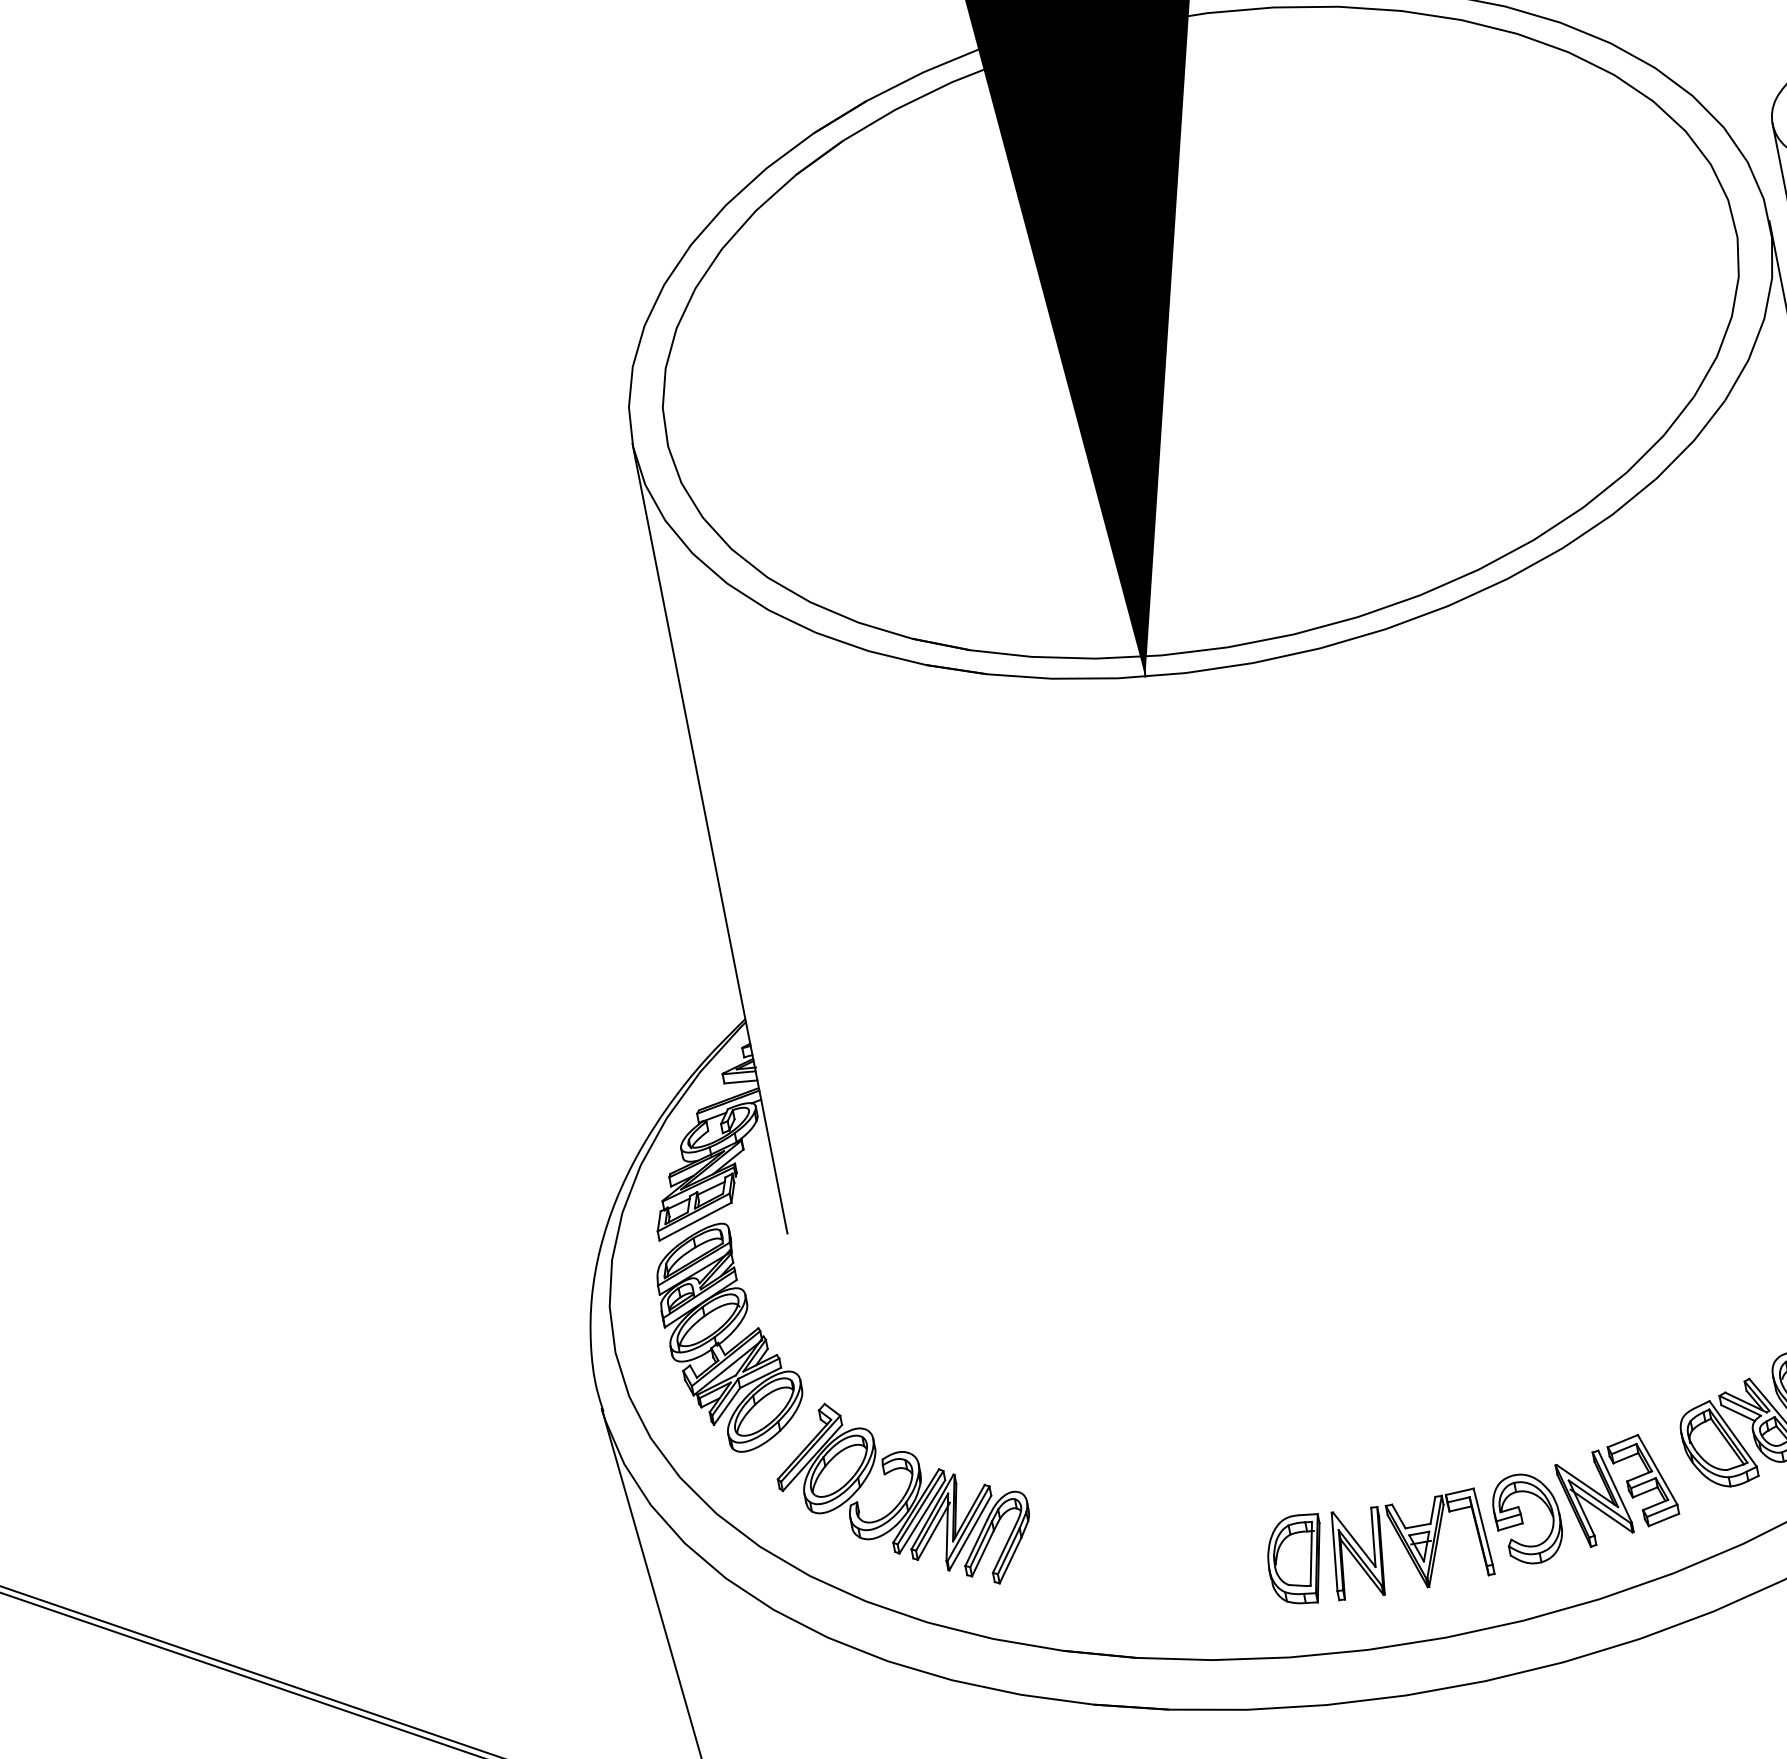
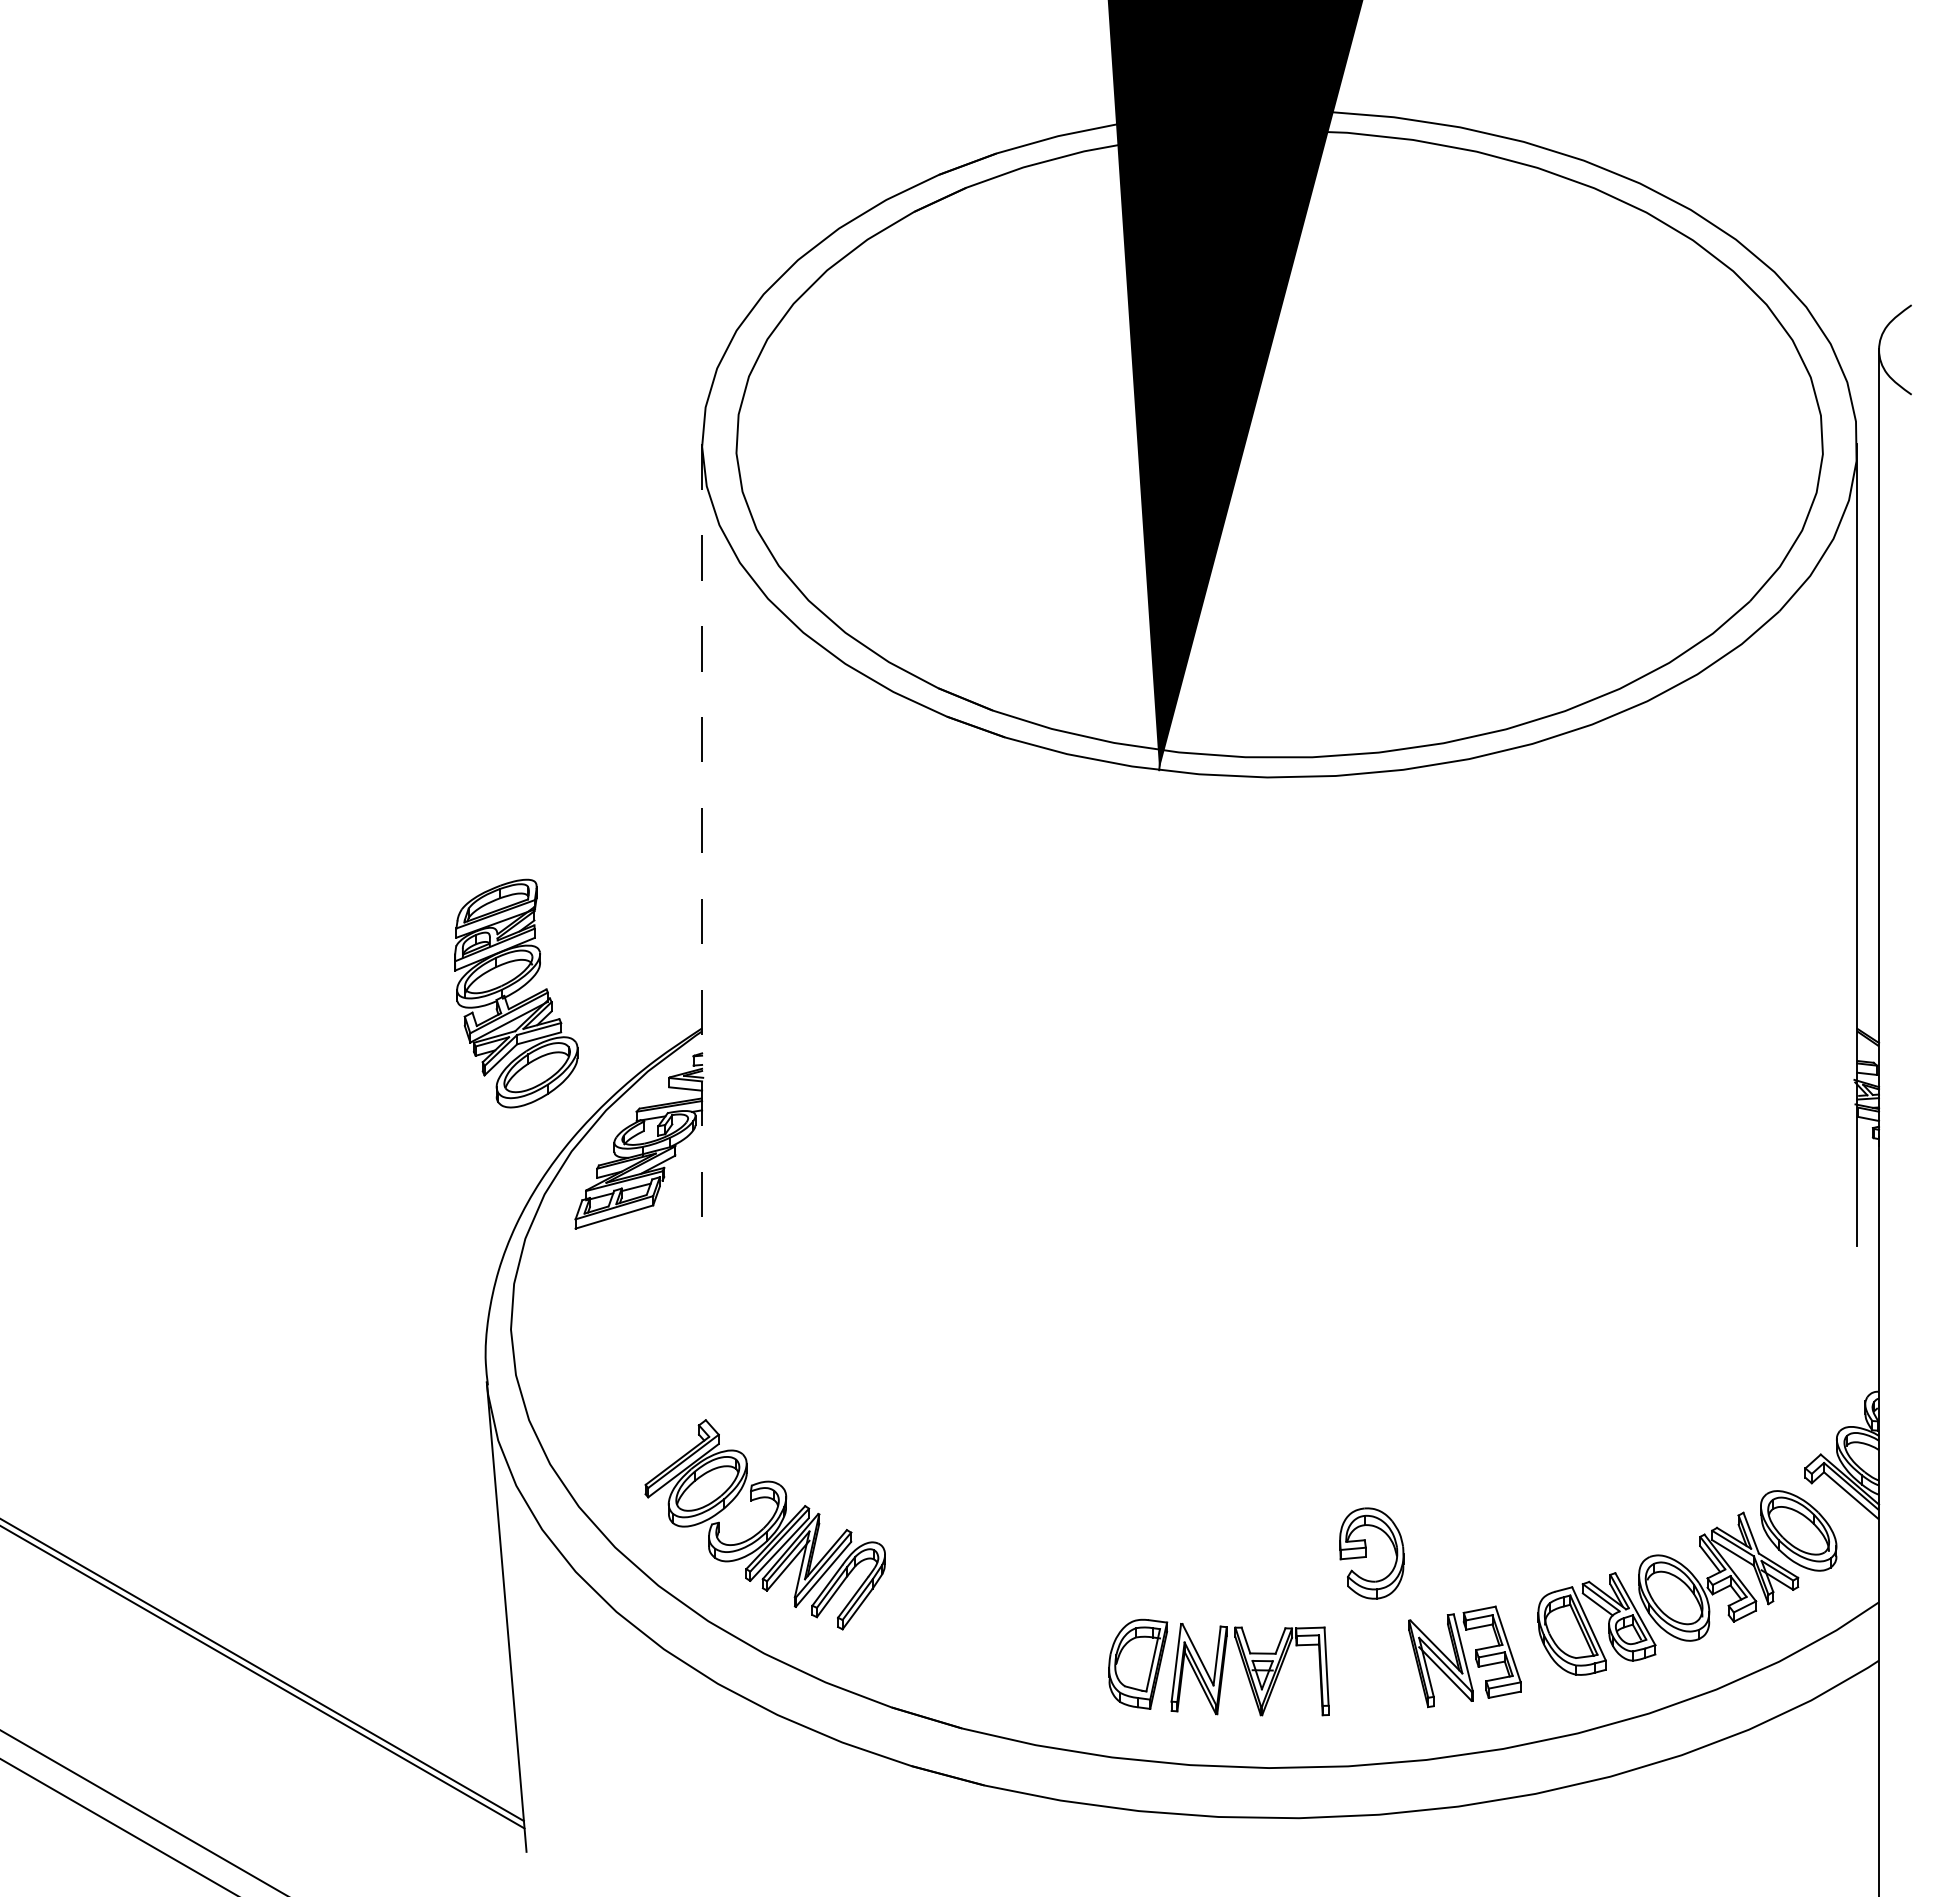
line: (710, 839) -> (702, 845), solid -> dashed
part: (729, 1338) -> (516, 993), moved
part: (1527, 1518) -> (1371, 1553), moved

